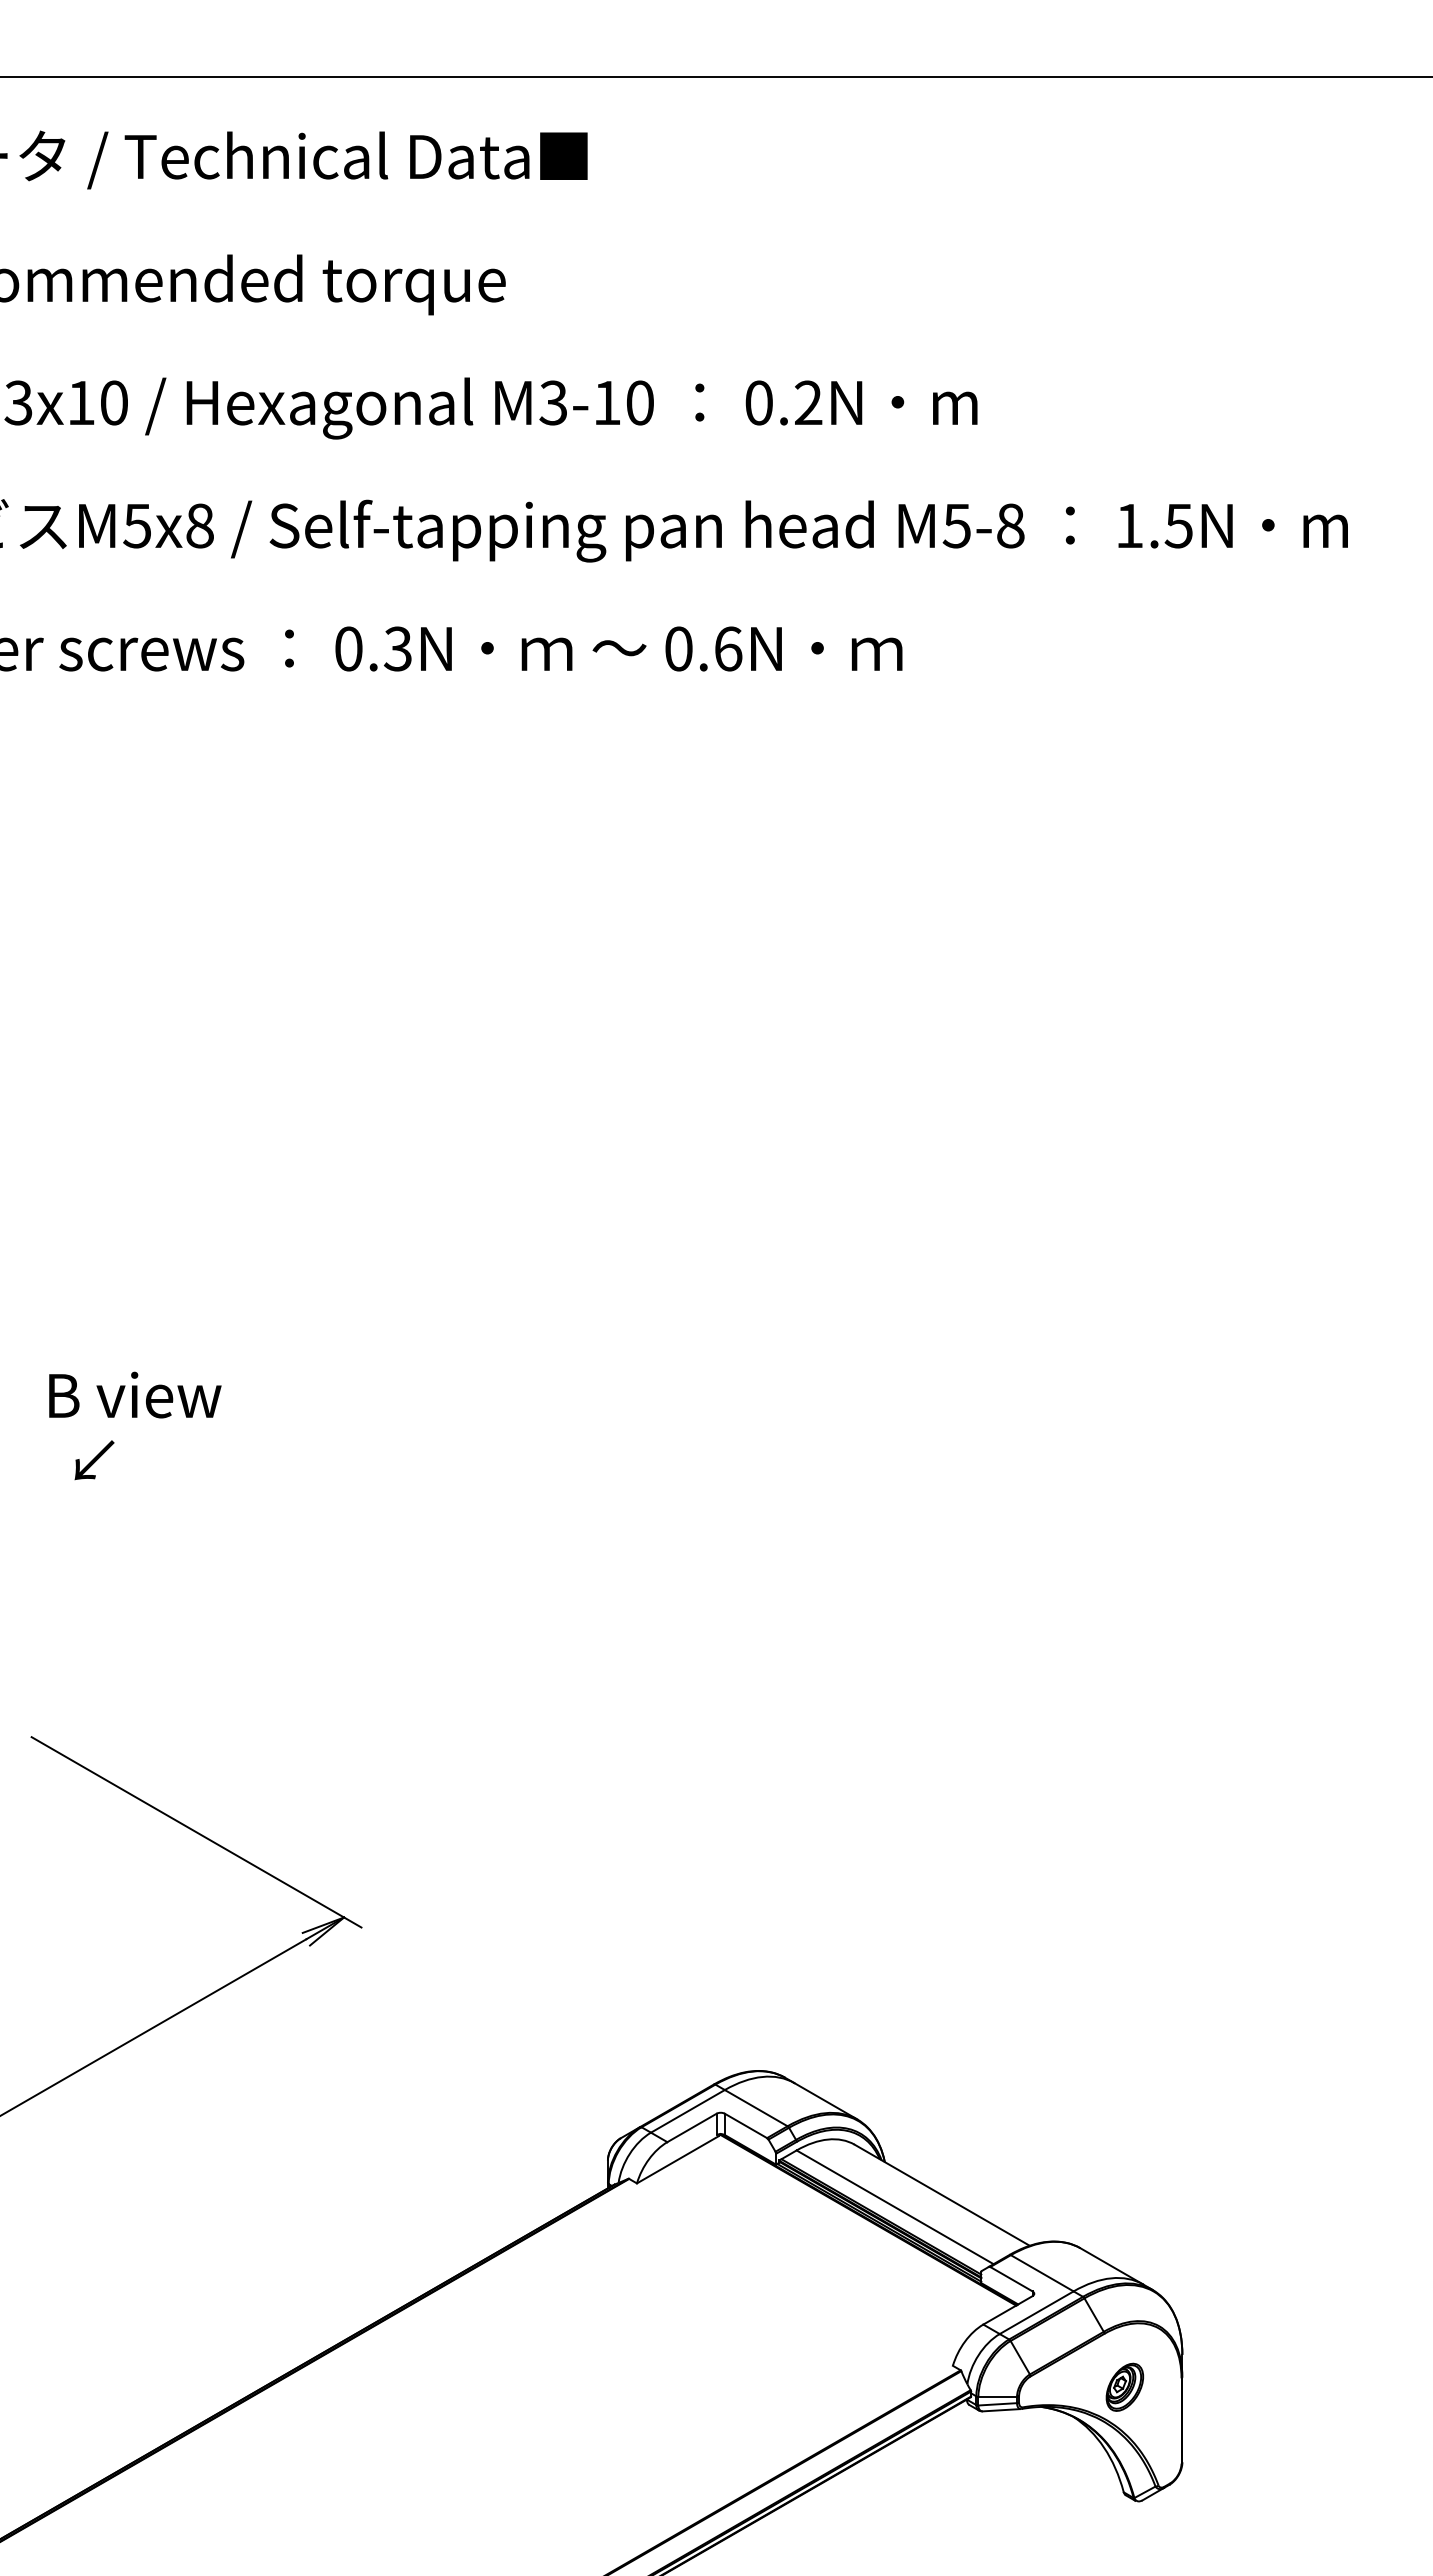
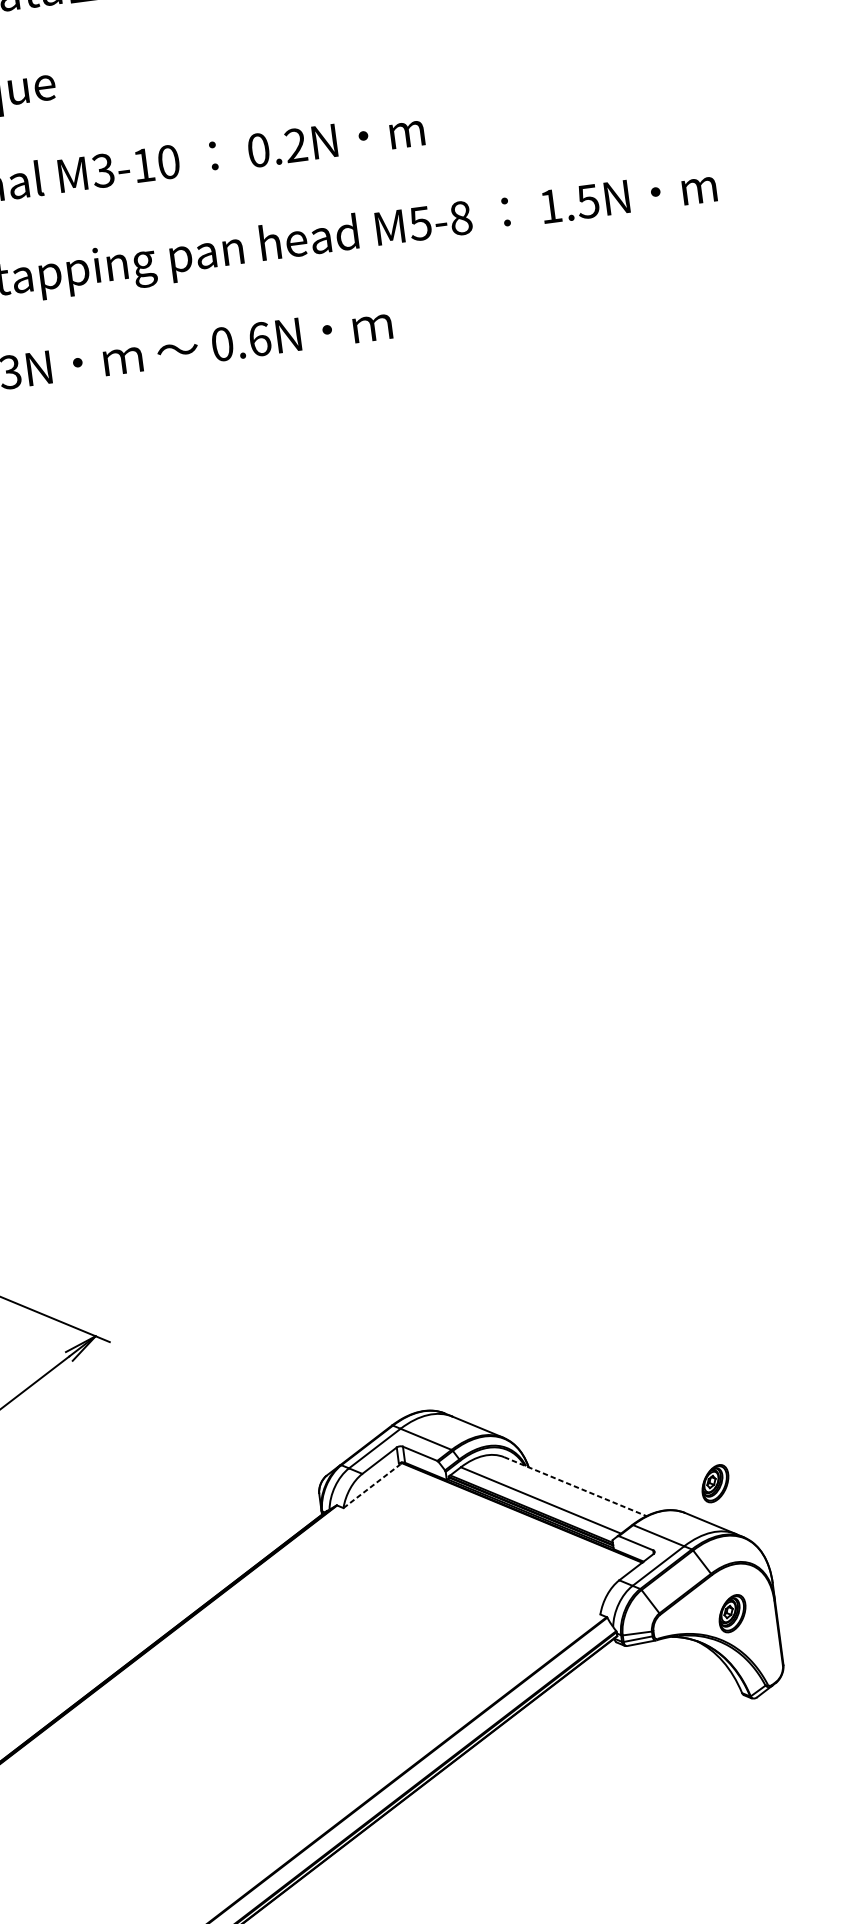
line: (678, 2159) -> (372, 1485), solid -> dashed
line: (942, 2195) -> (575, 1486), solid -> dashed
part: (1124, 2214) -> (715, 1483), added

